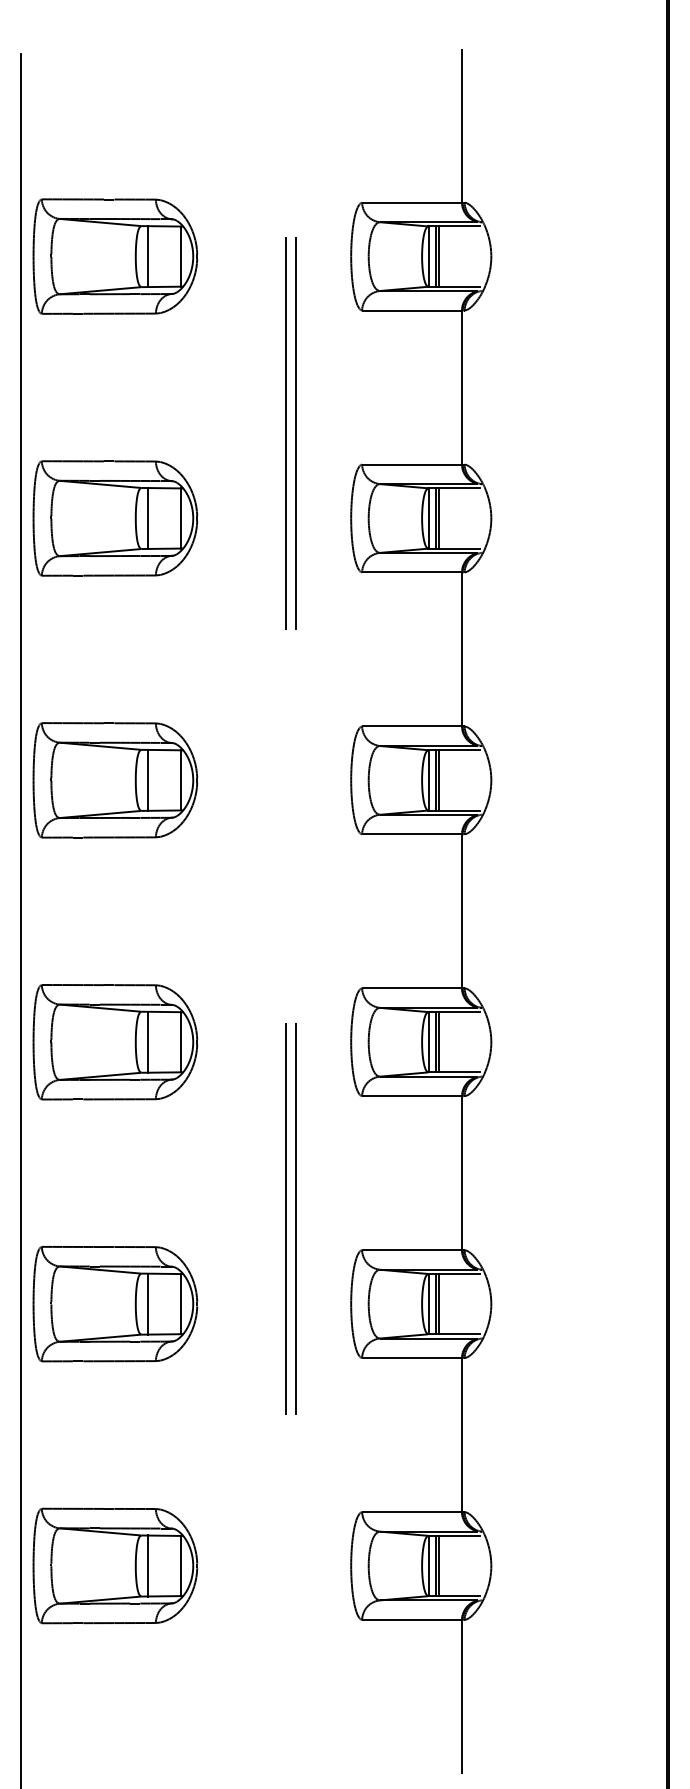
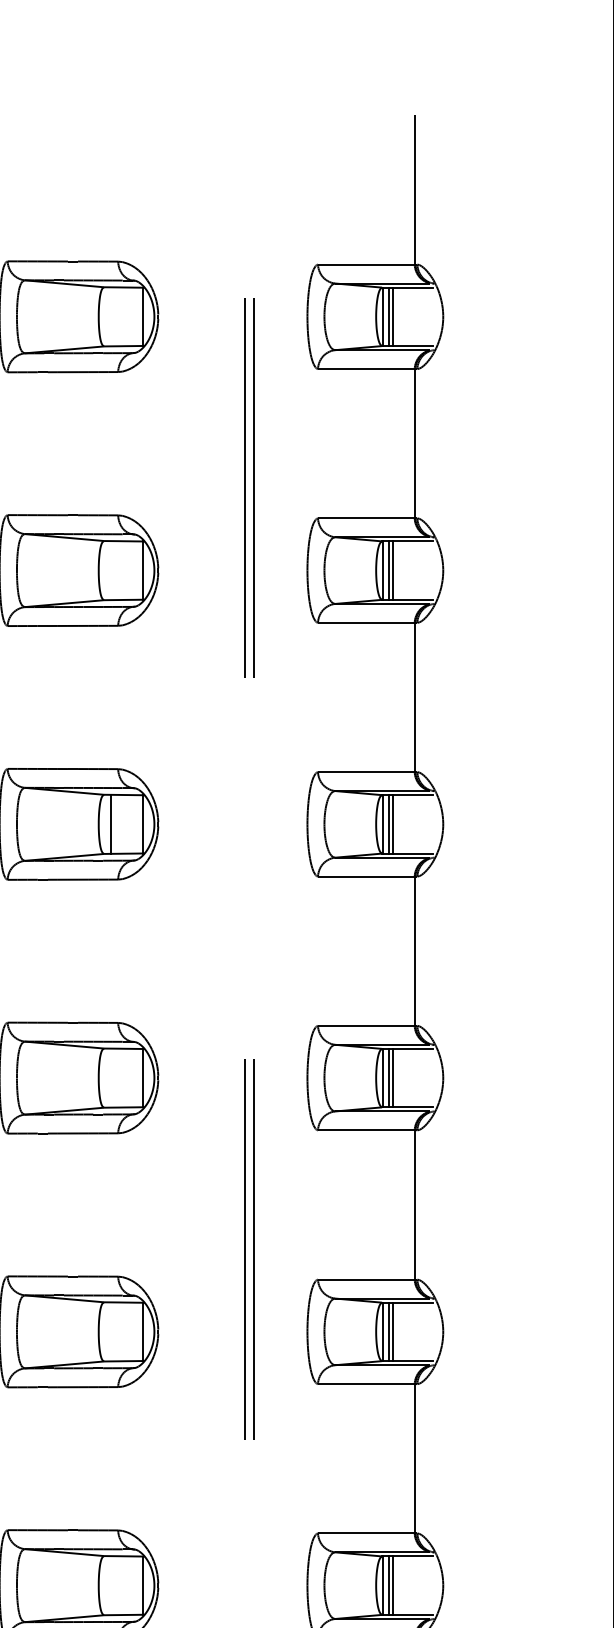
line: (148, 256) -> (111, 316), removed
line: (148, 518) -> (111, 570), removed
line: (148, 1041) -> (111, 1077), removed
line: (148, 1303) -> (111, 1331), removed
line: (148, 1565) -> (111, 1585), removed

